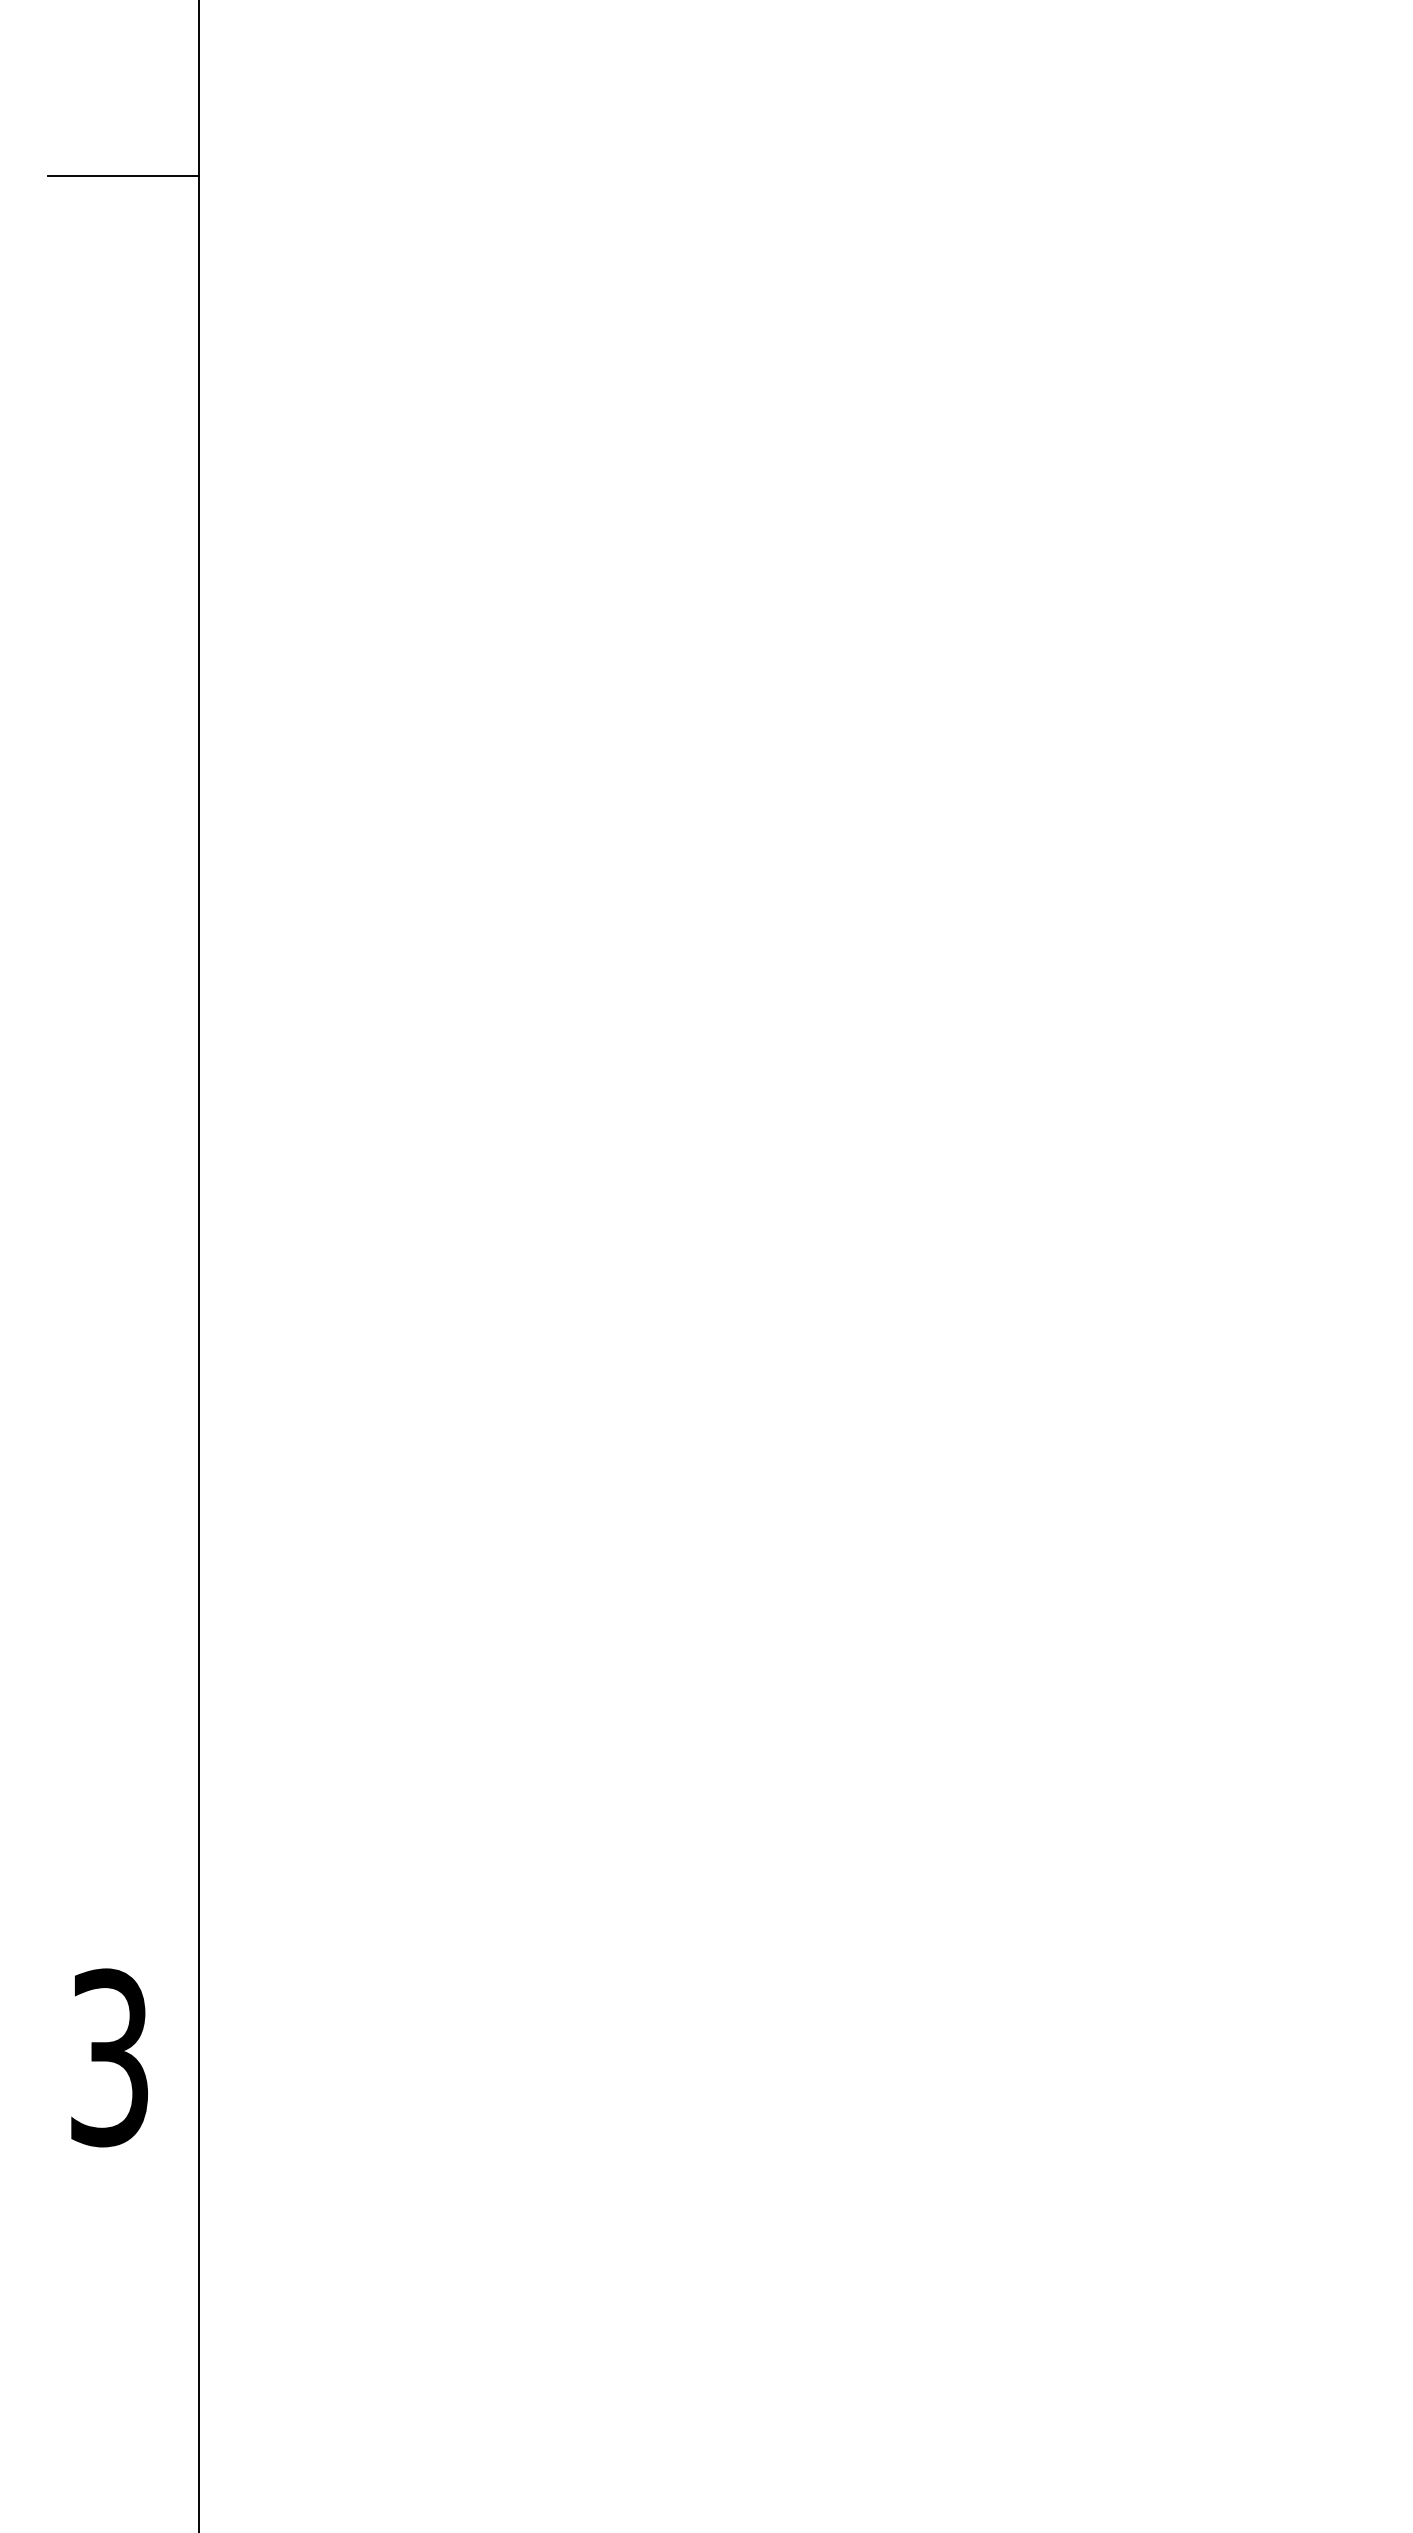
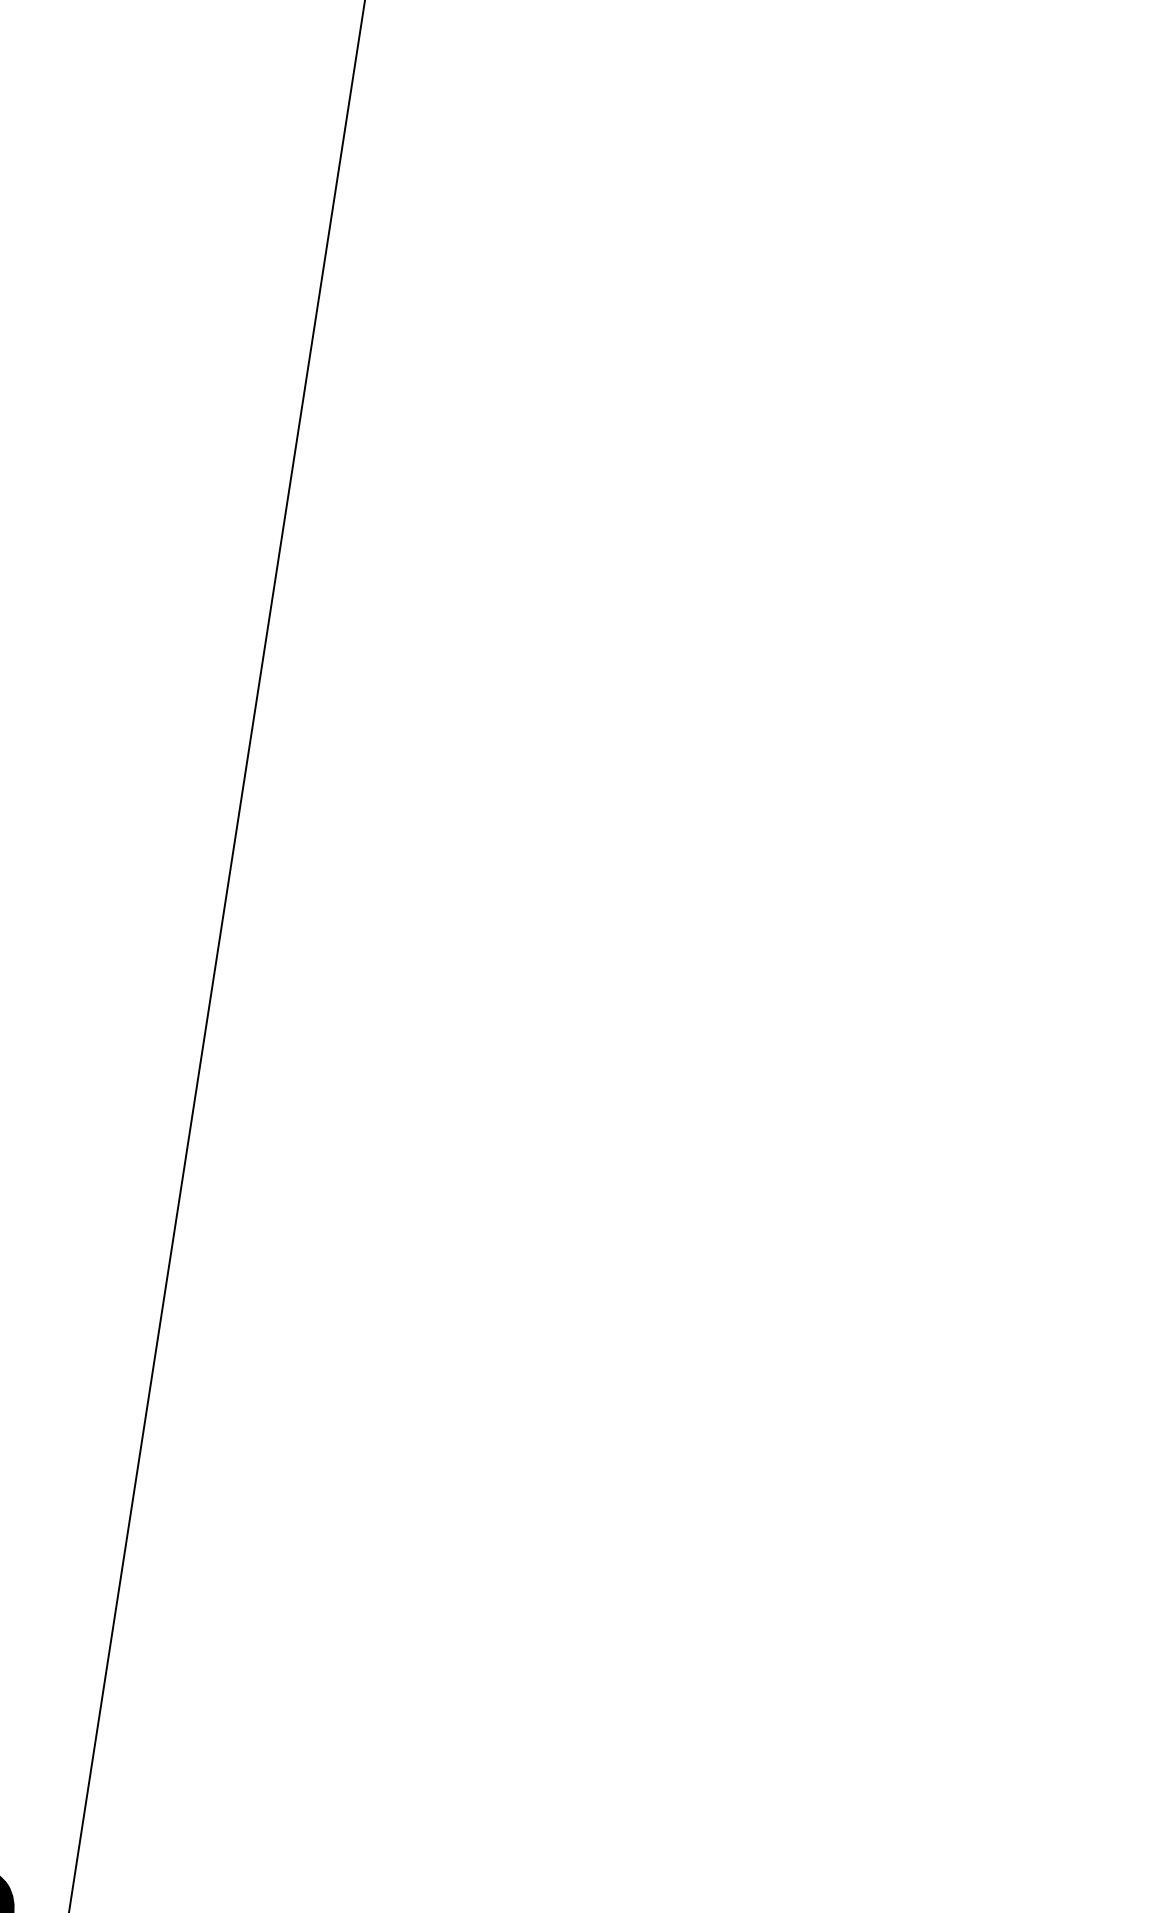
line: (123, 176) -> (273, 100), removed

